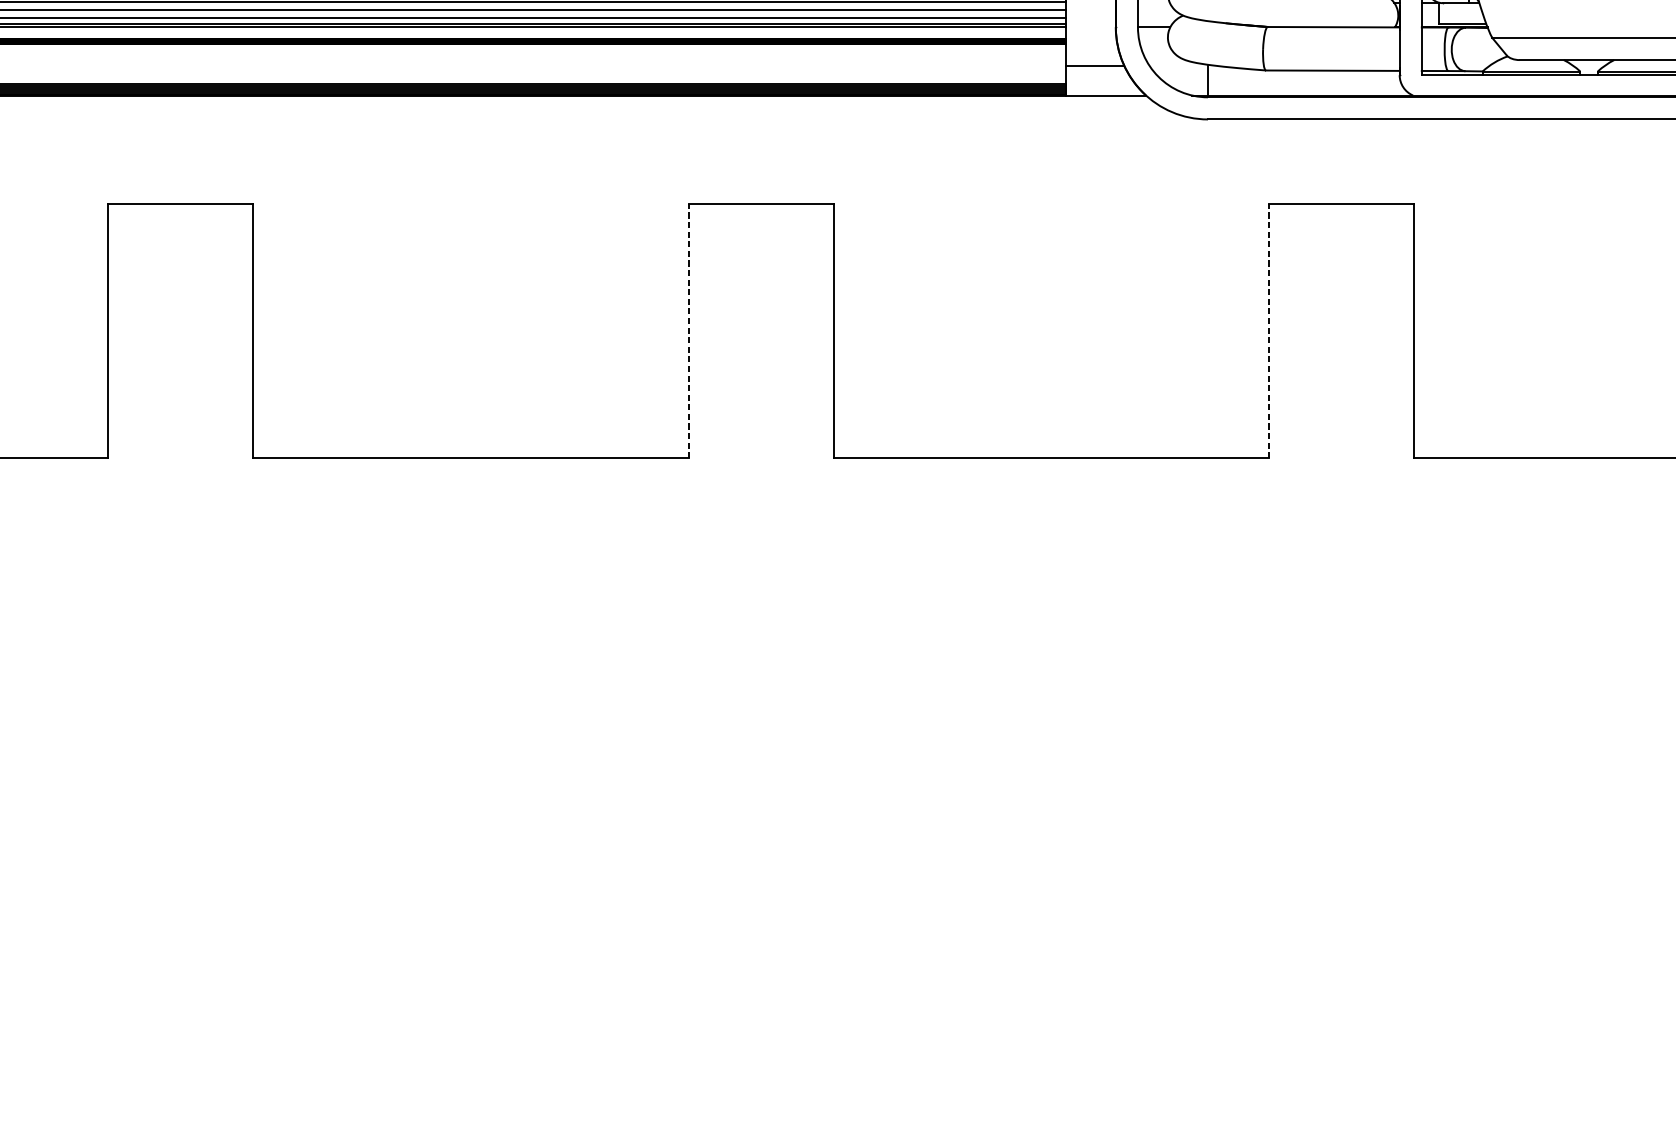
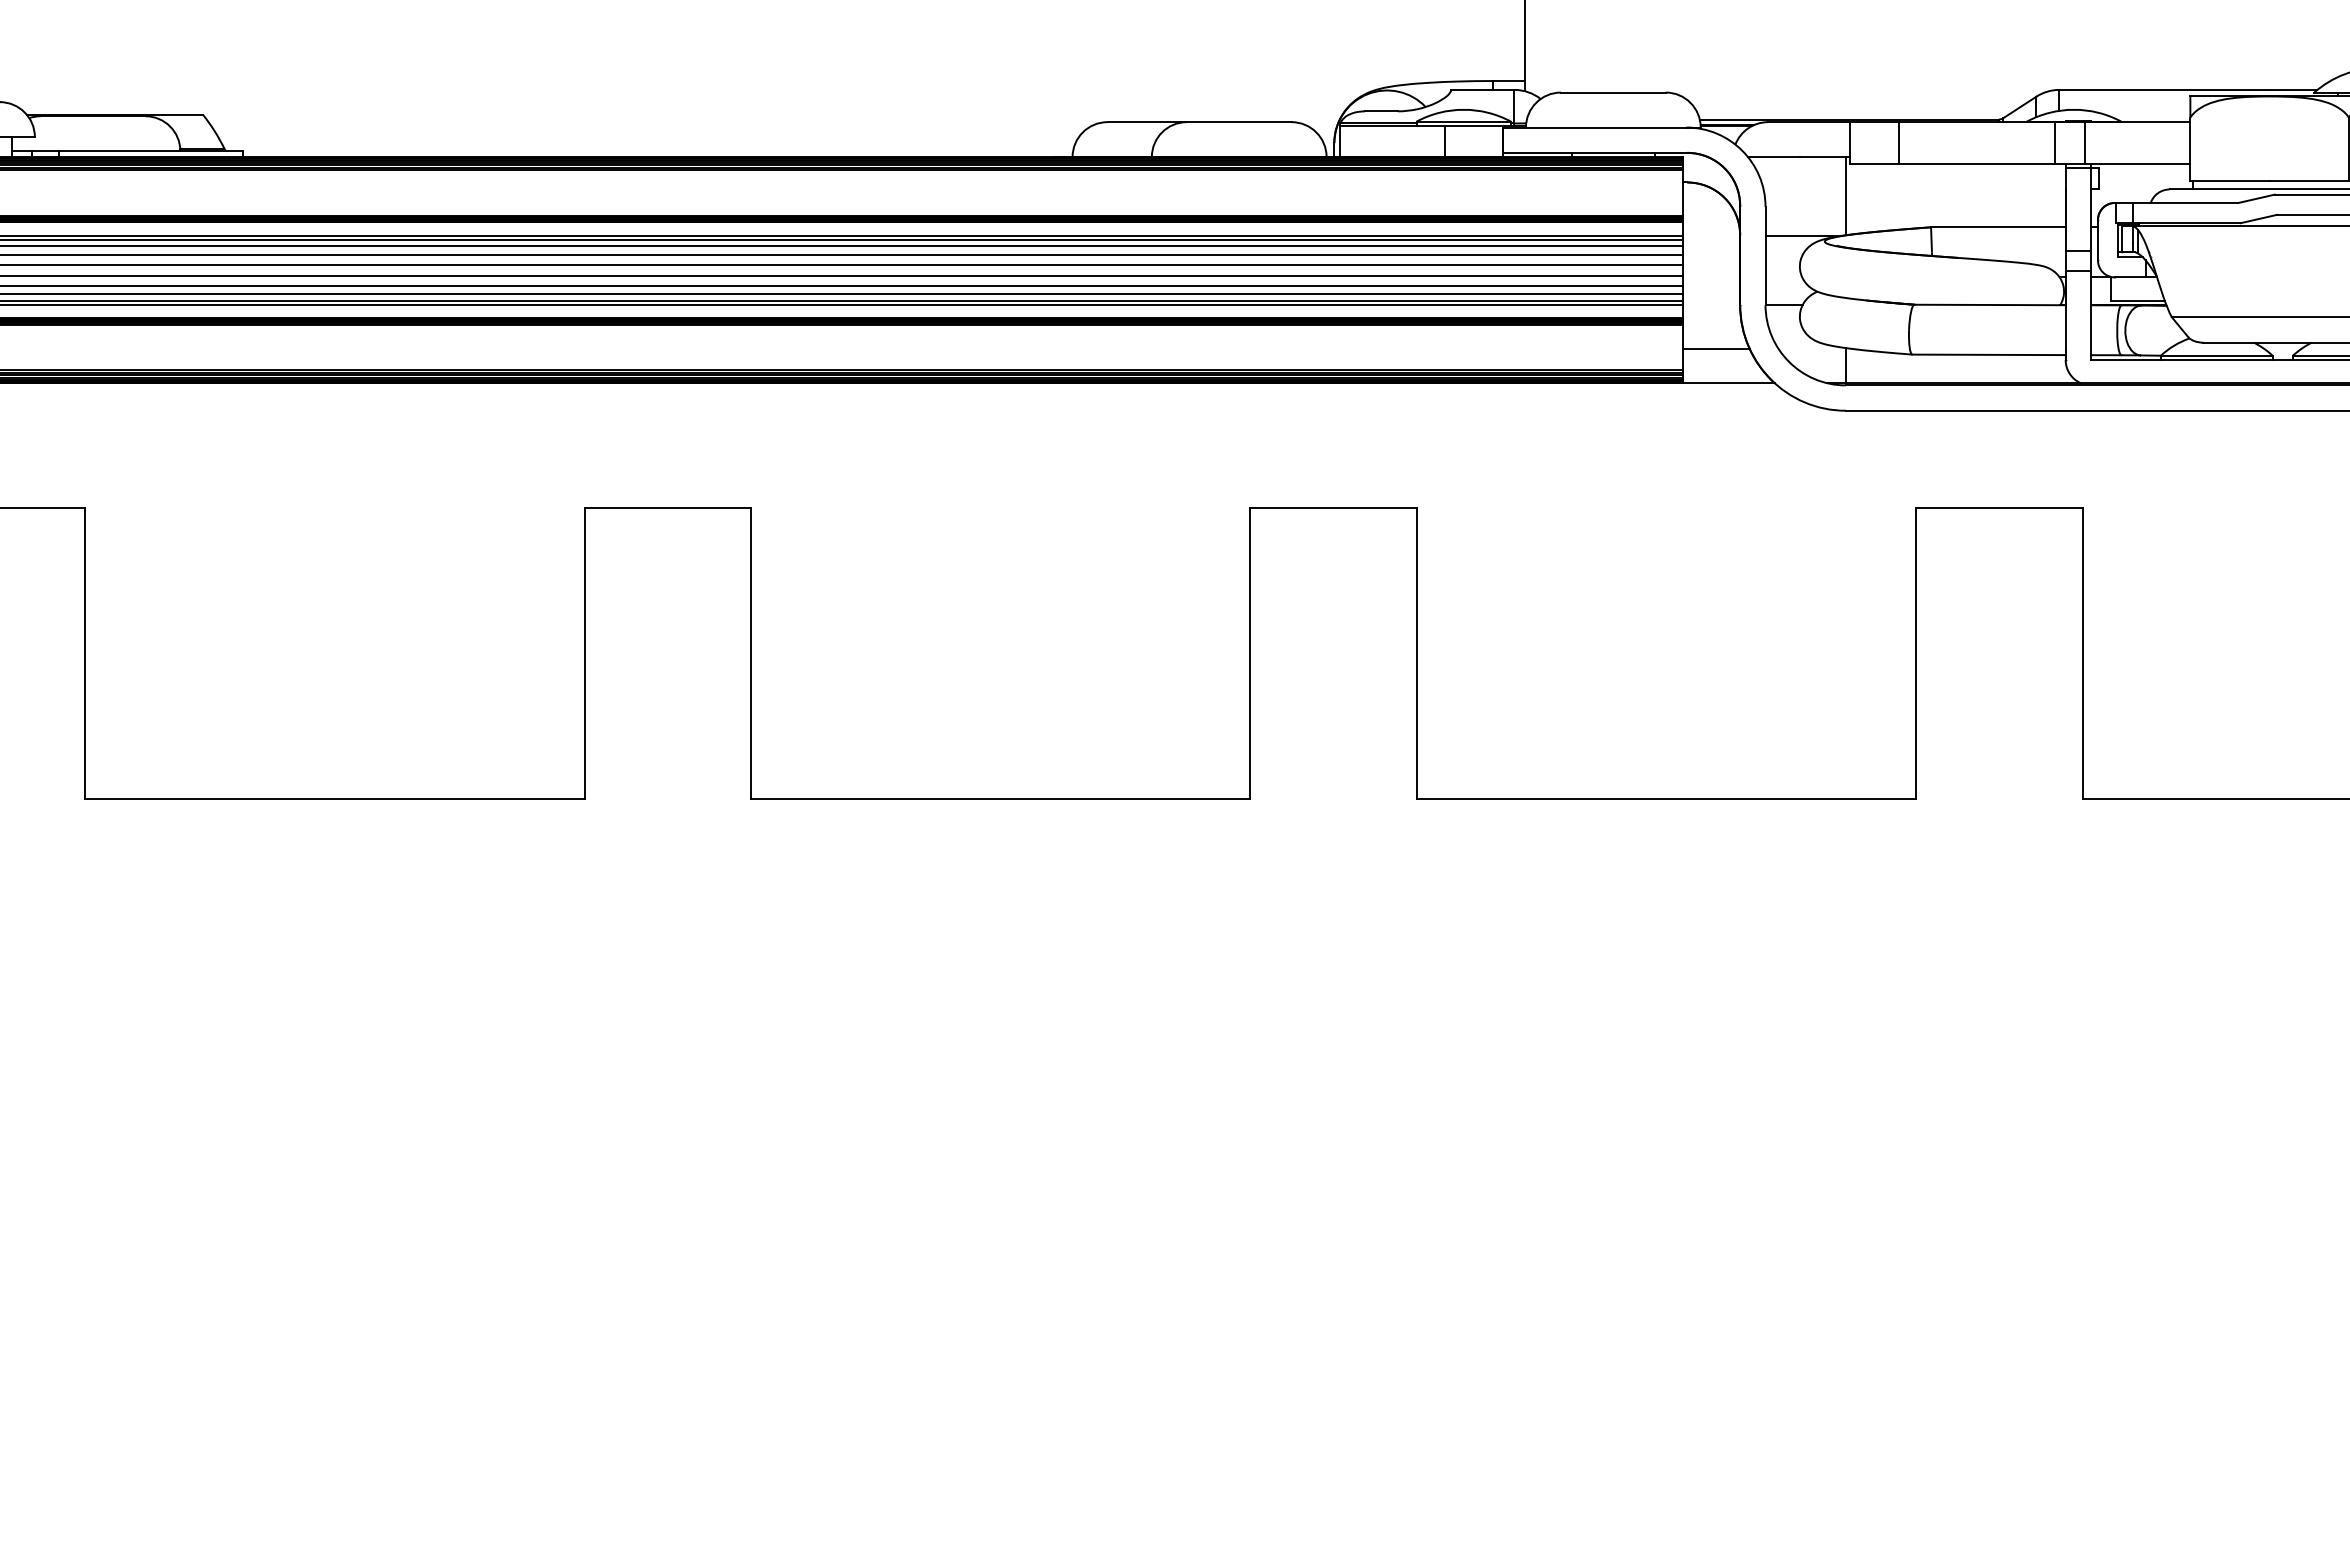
line: (688, 331) -> (1250, 653), dashed -> solid
line: (1269, 331) -> (1916, 653), dashed -> solid

